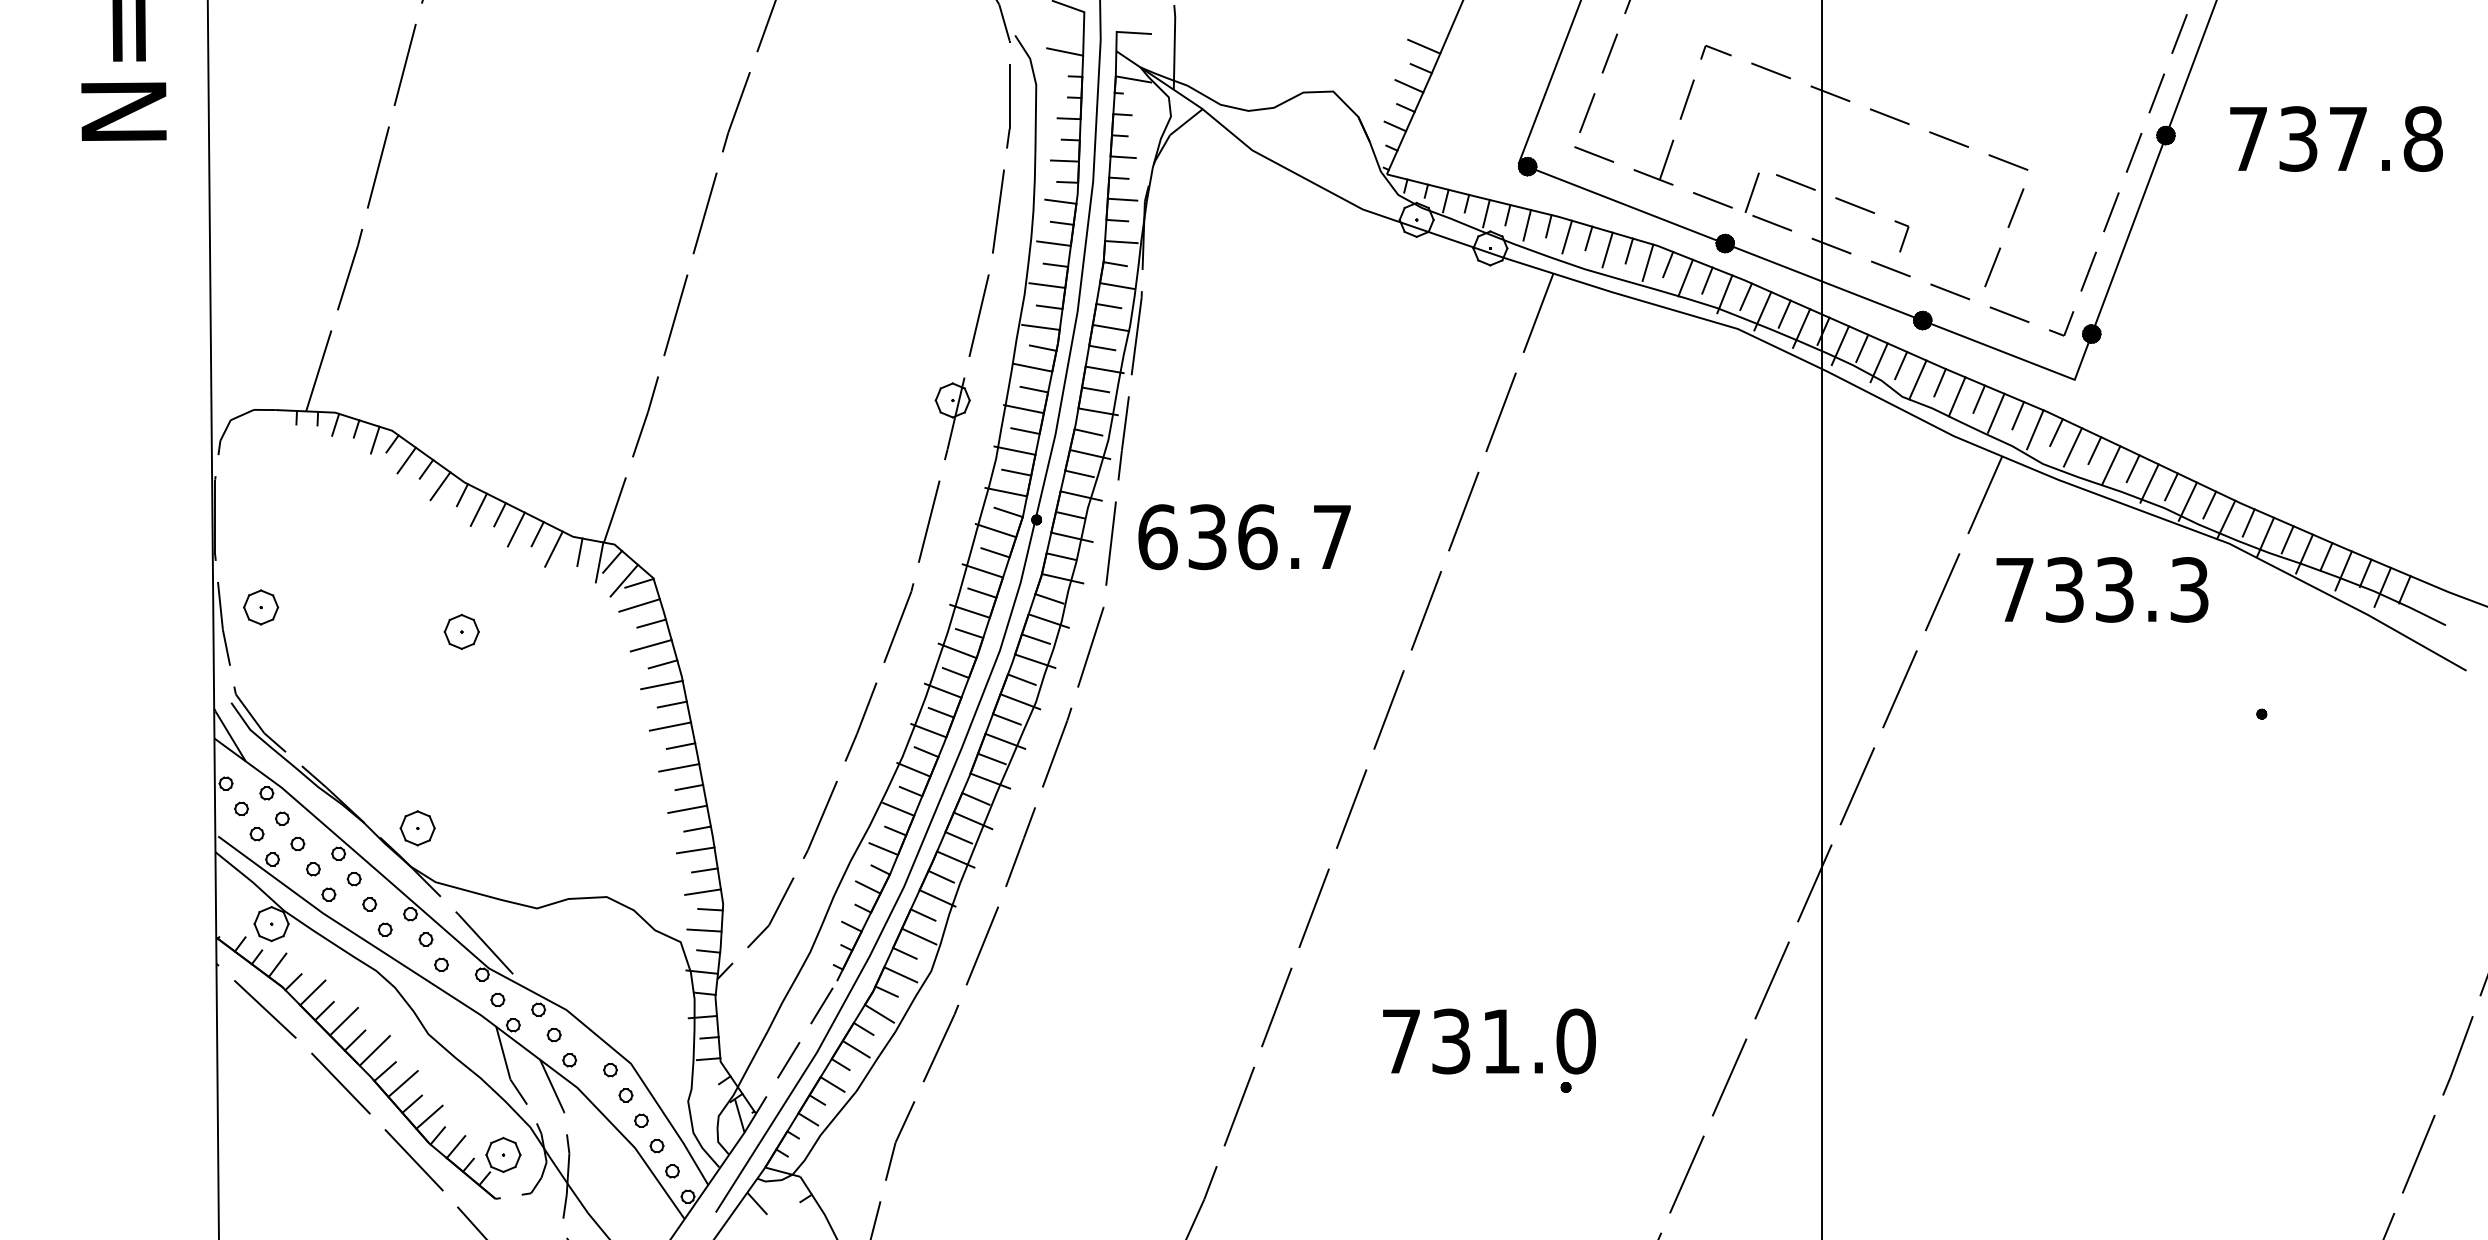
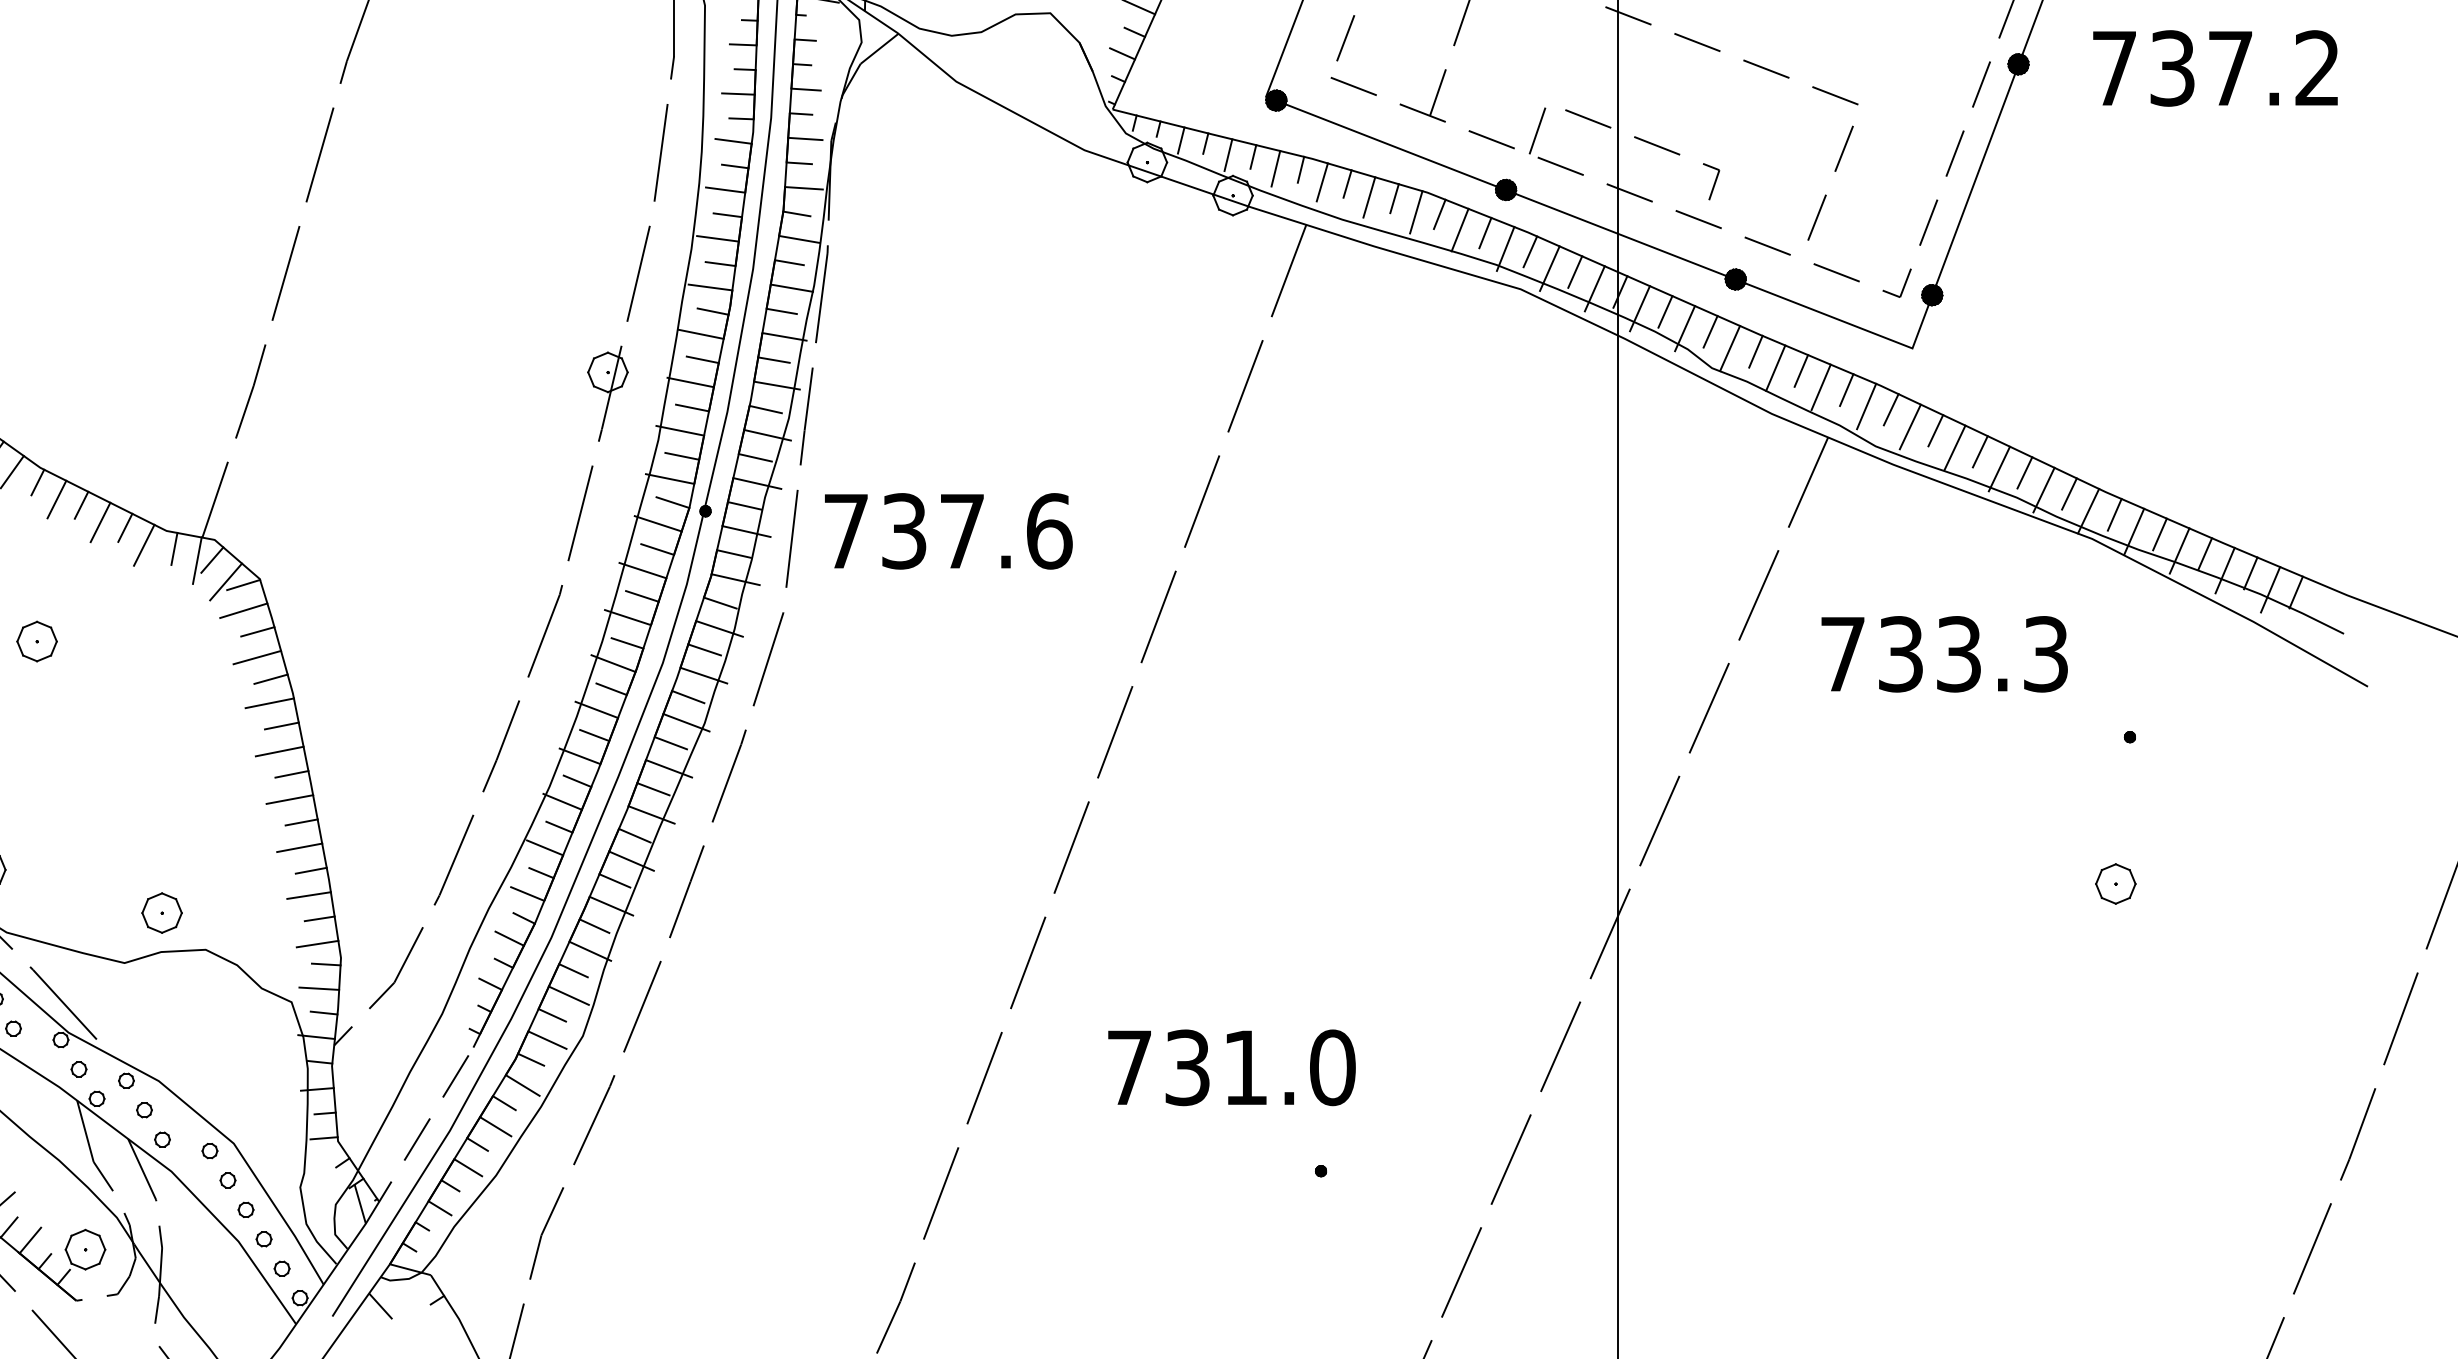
text: (2422, 138) -> (2316, 67), 737.8 -> 737.2
text: (1245, 537) -> (948, 531), 636.7 -> 737.6
text: (2102, 589) -> (1944, 653), moved
part: (2249, 840) -> (2115, 884), added
part: (569, 865) -> (162, 913), added
text: (1489, 1041) -> (1231, 1067), moved

